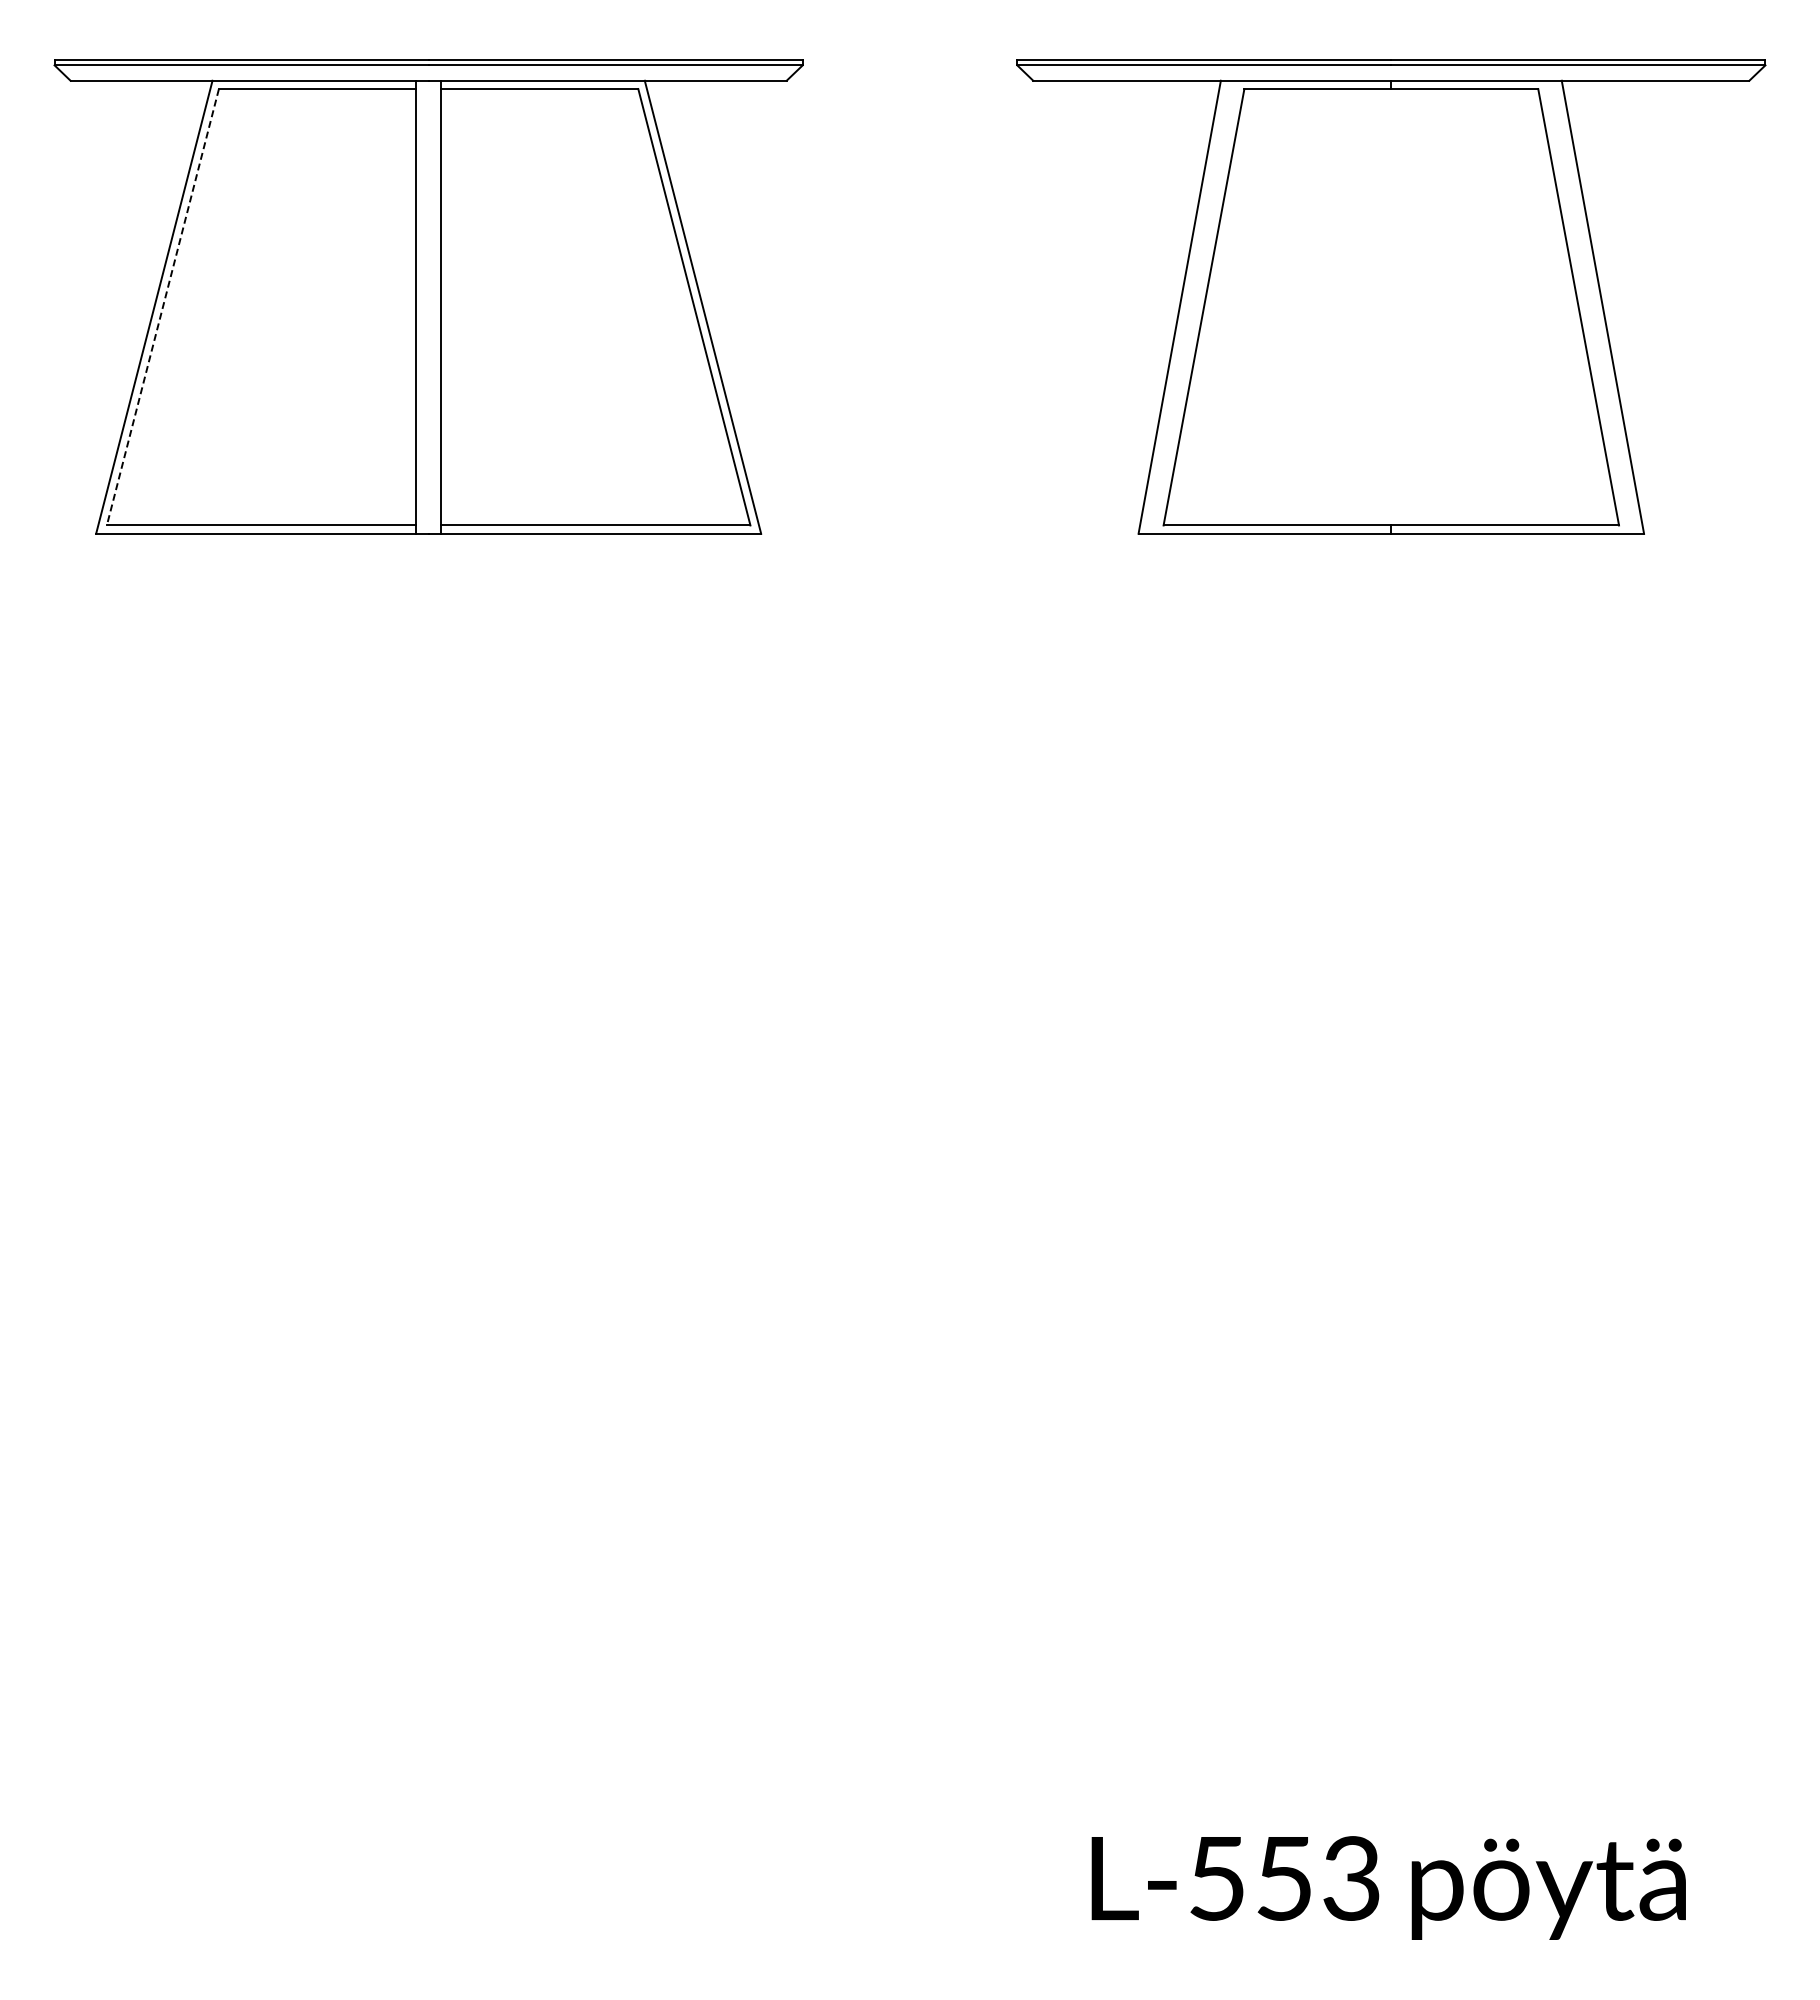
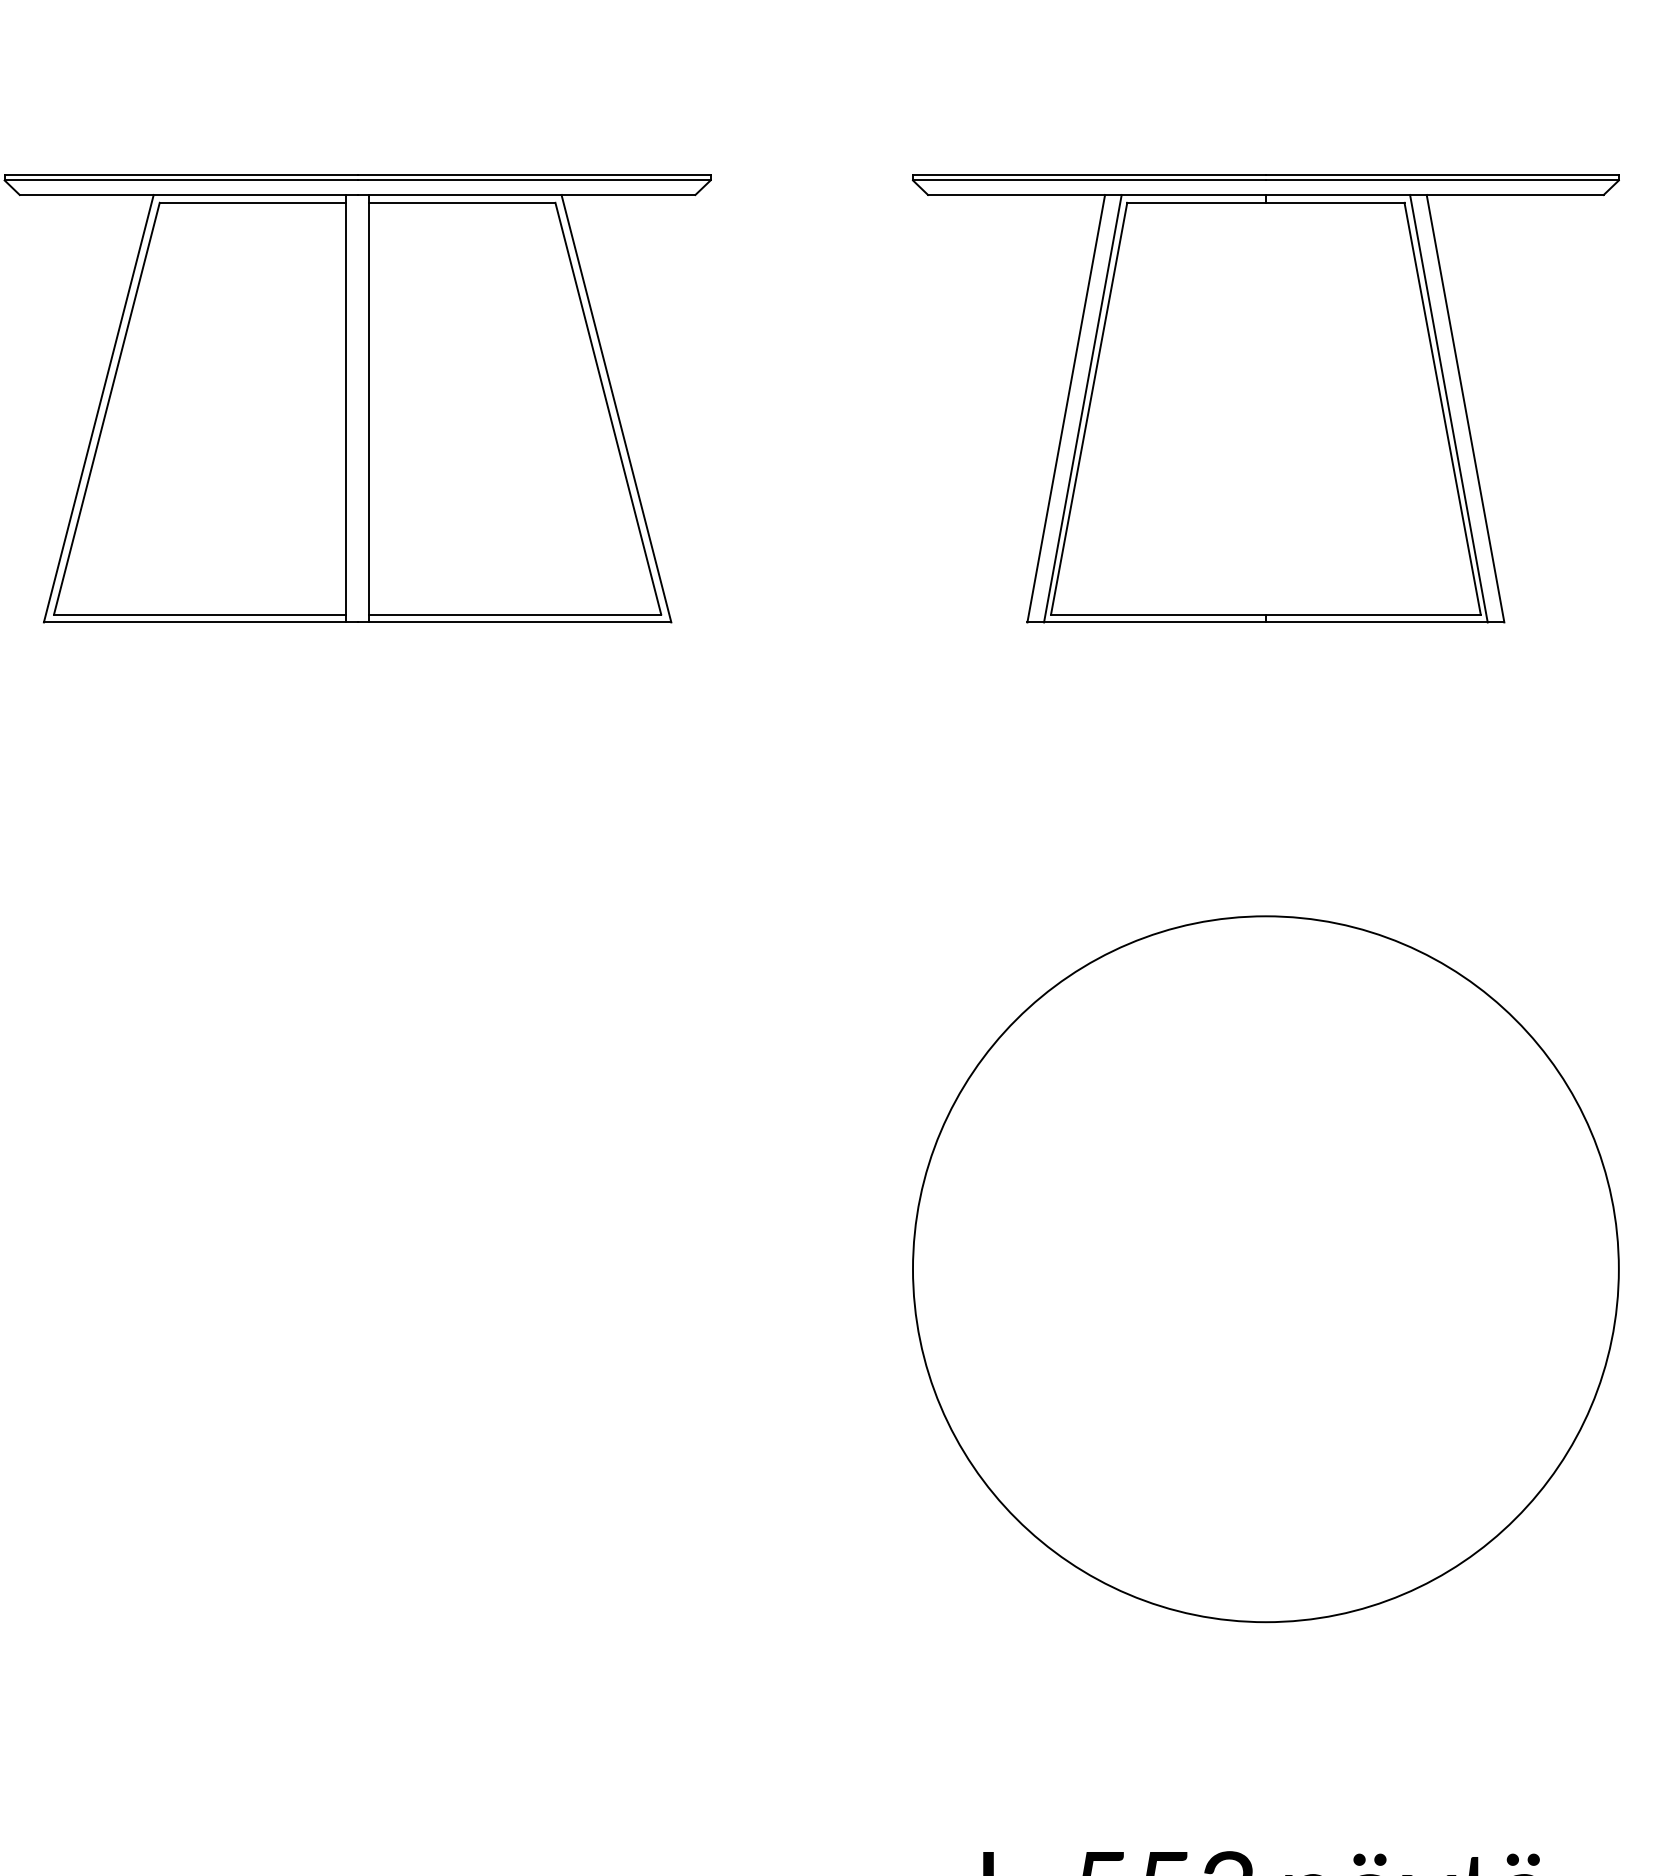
line: (1197, 306) -> (1083, 407), added
line: (1585, 306) -> (1449, 407), added
line: (162, 307) -> (106, 408), dashed -> solid
circle: (1391, 1219) -> (1266, 1269), added

